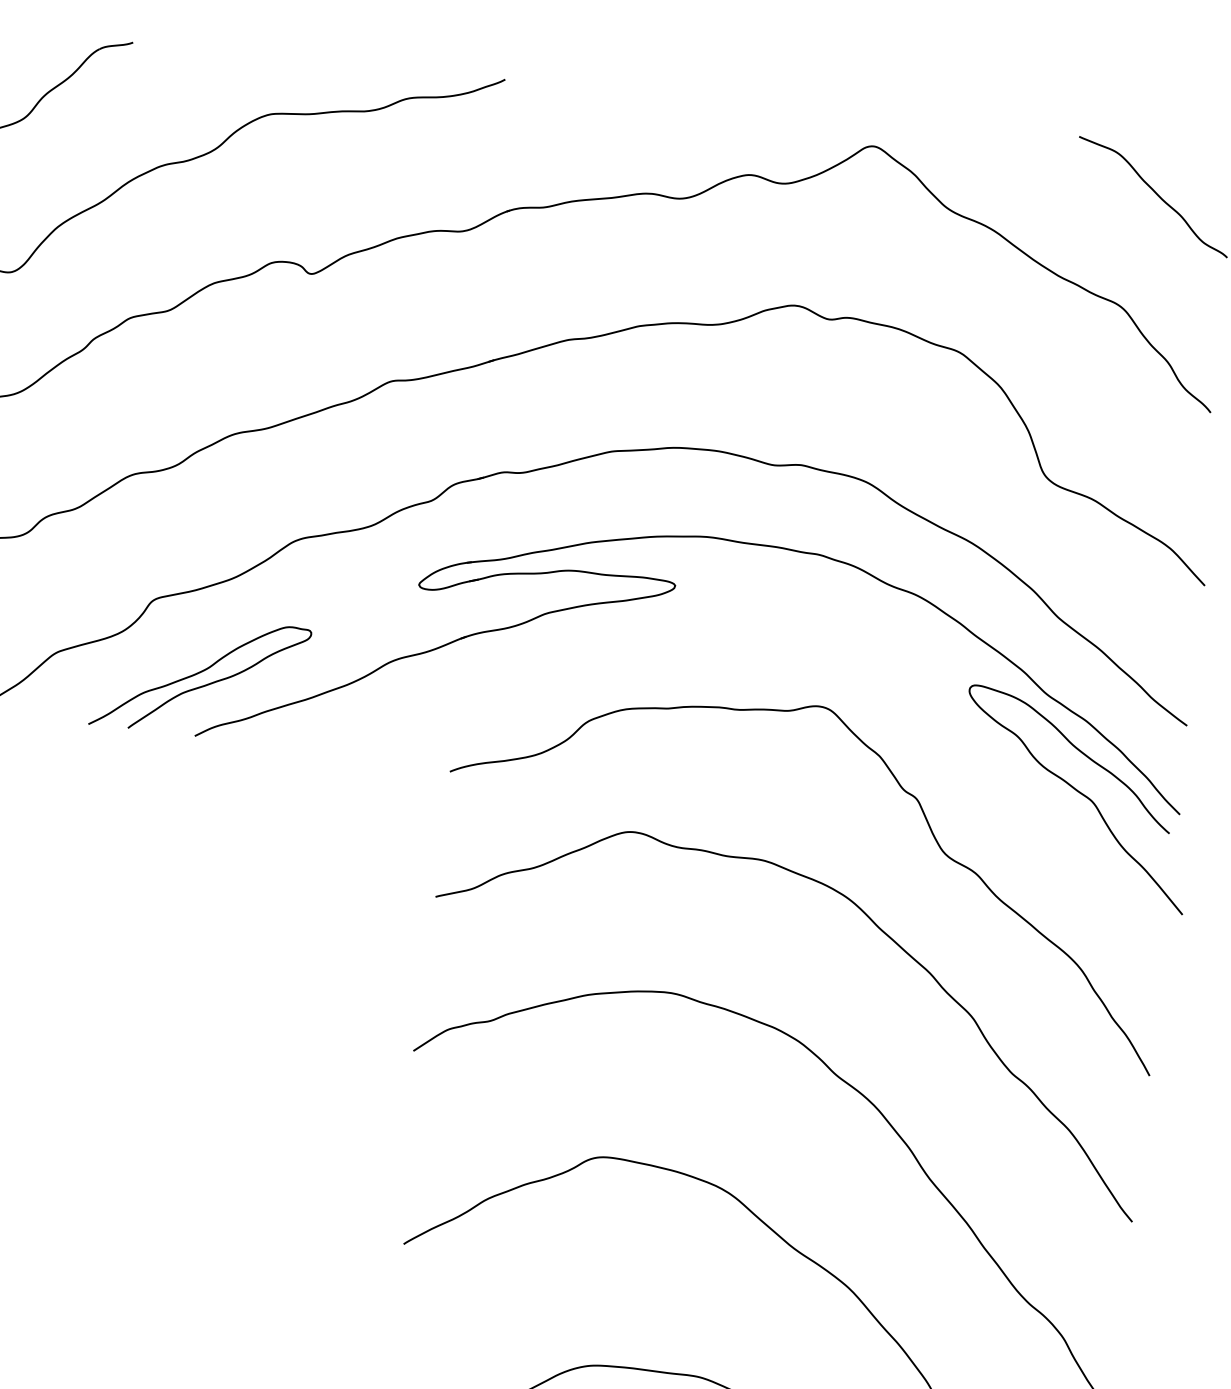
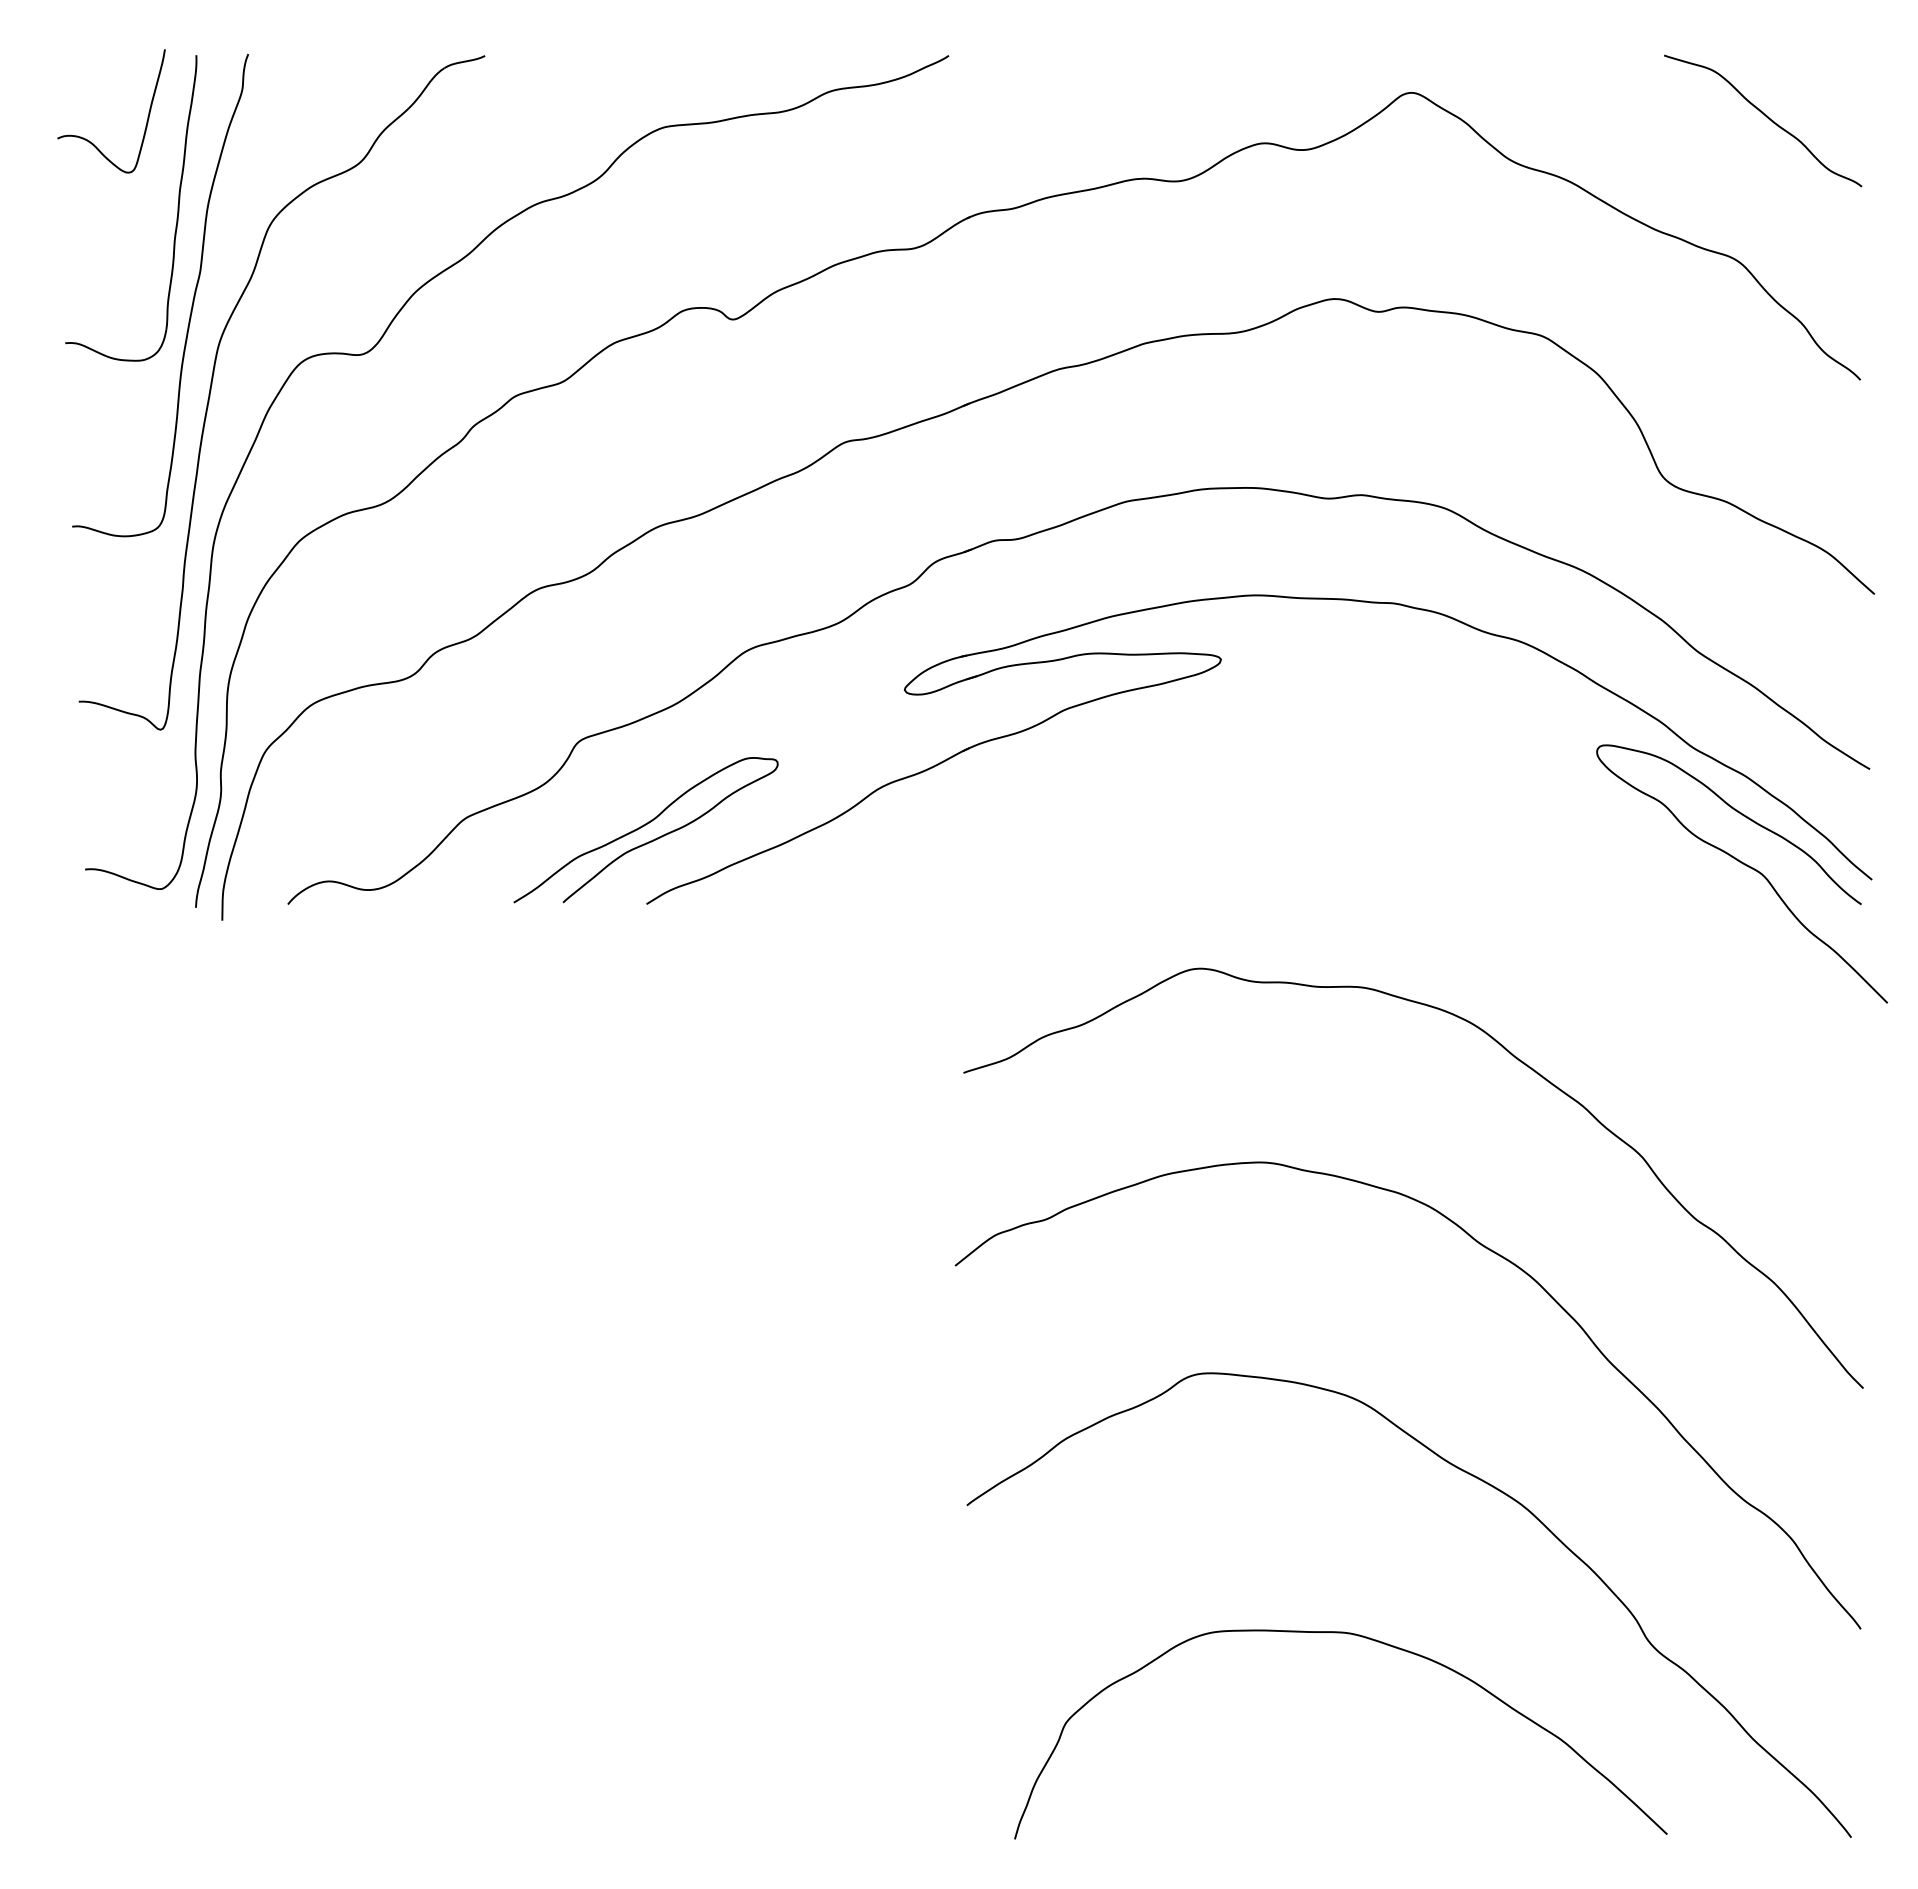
curve: (901, 789) -> (1525, 882), removed

